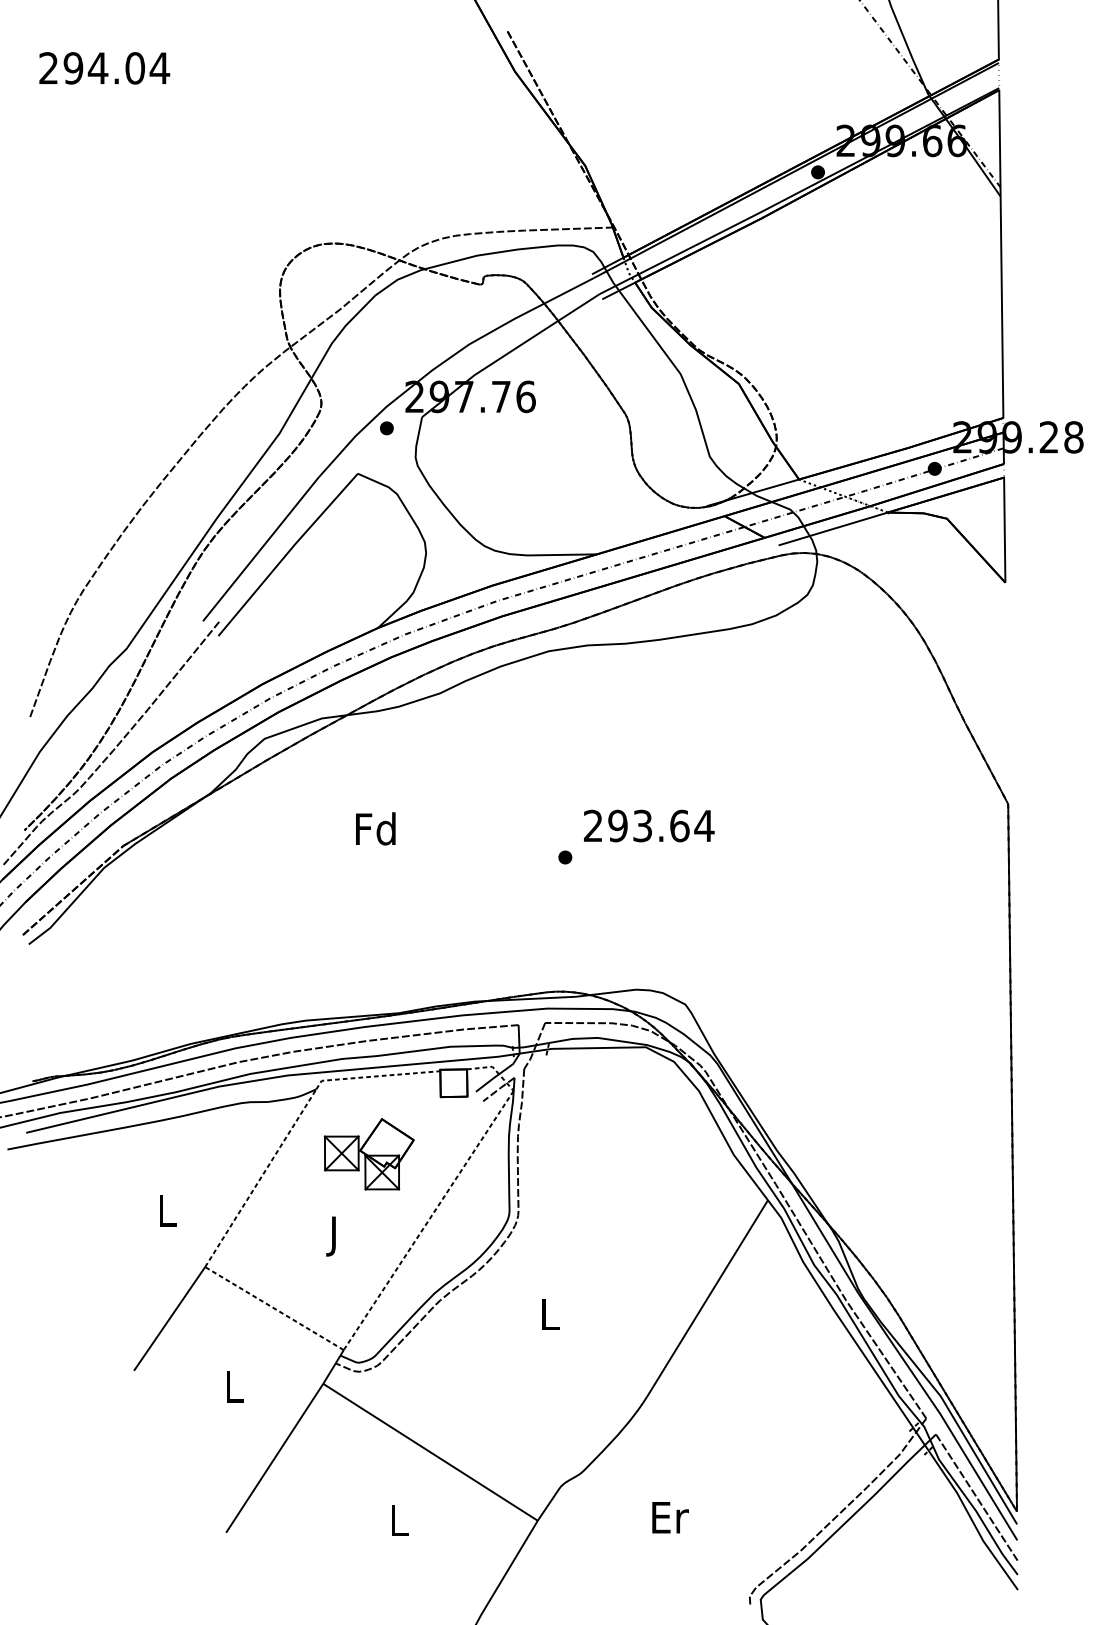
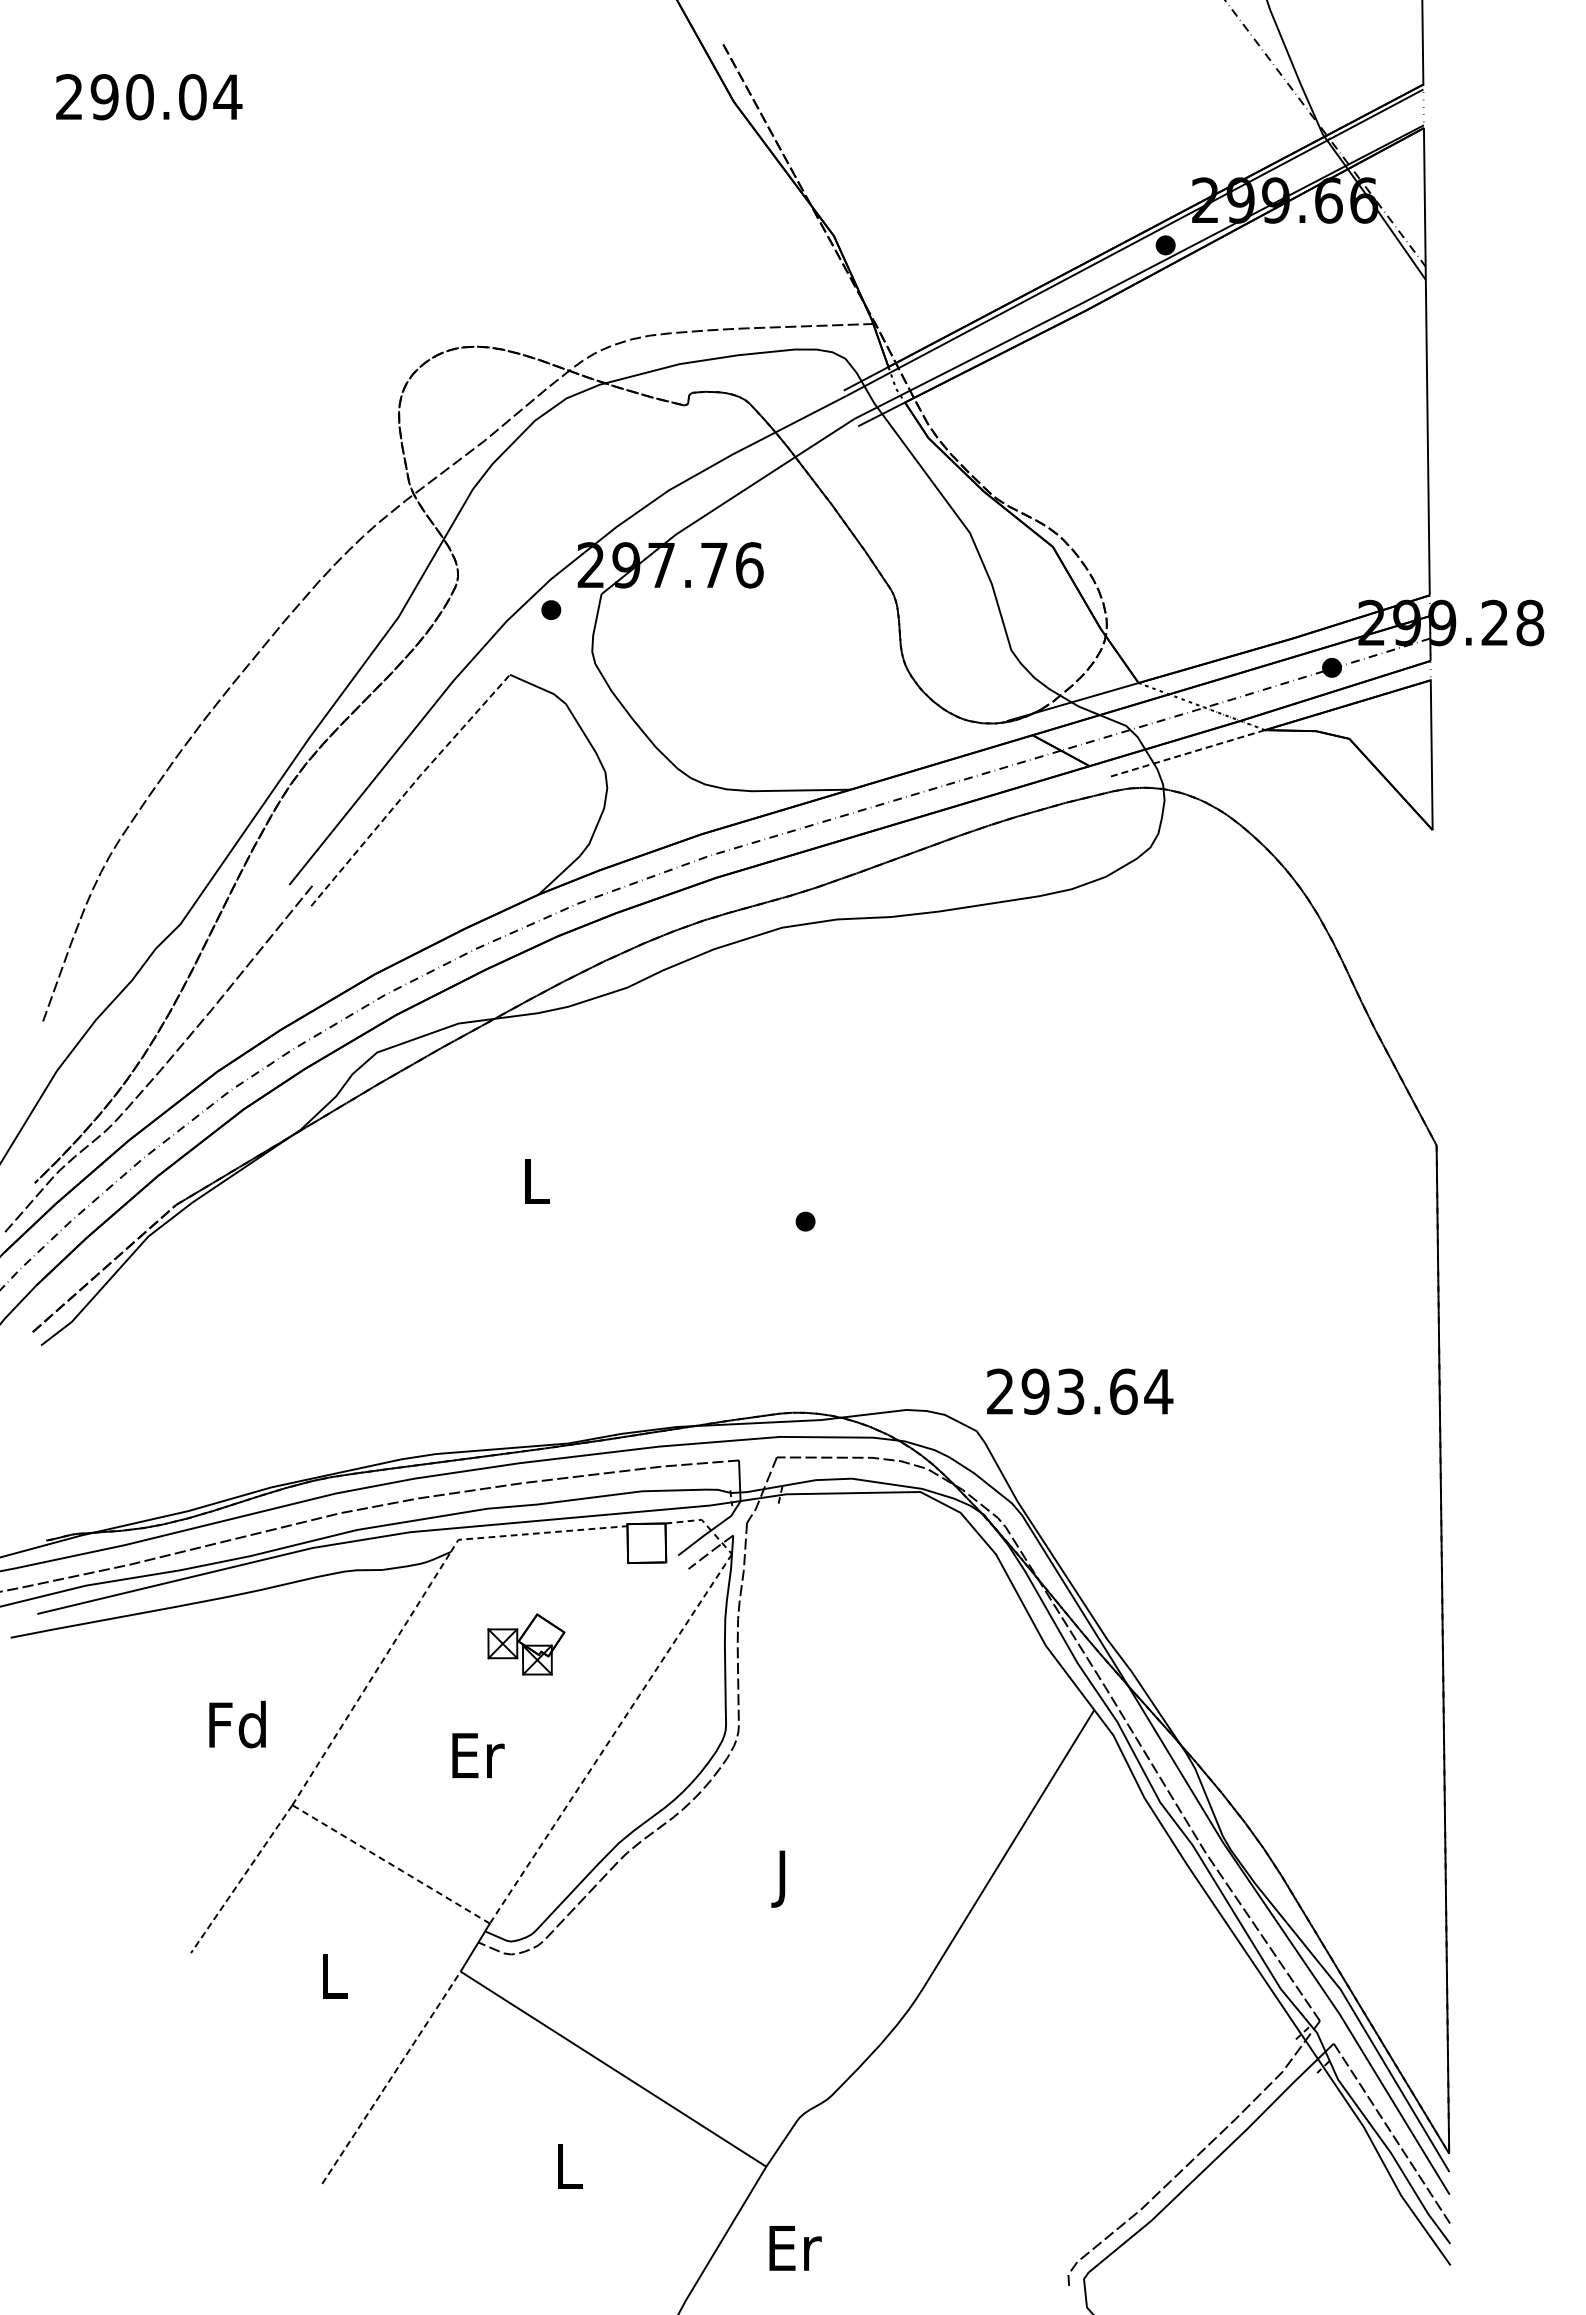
text: (97, 68) -> (139, 97), 294.04 -> 290.04
line: (832, 528) -> (1186, 753), solid -> dashed
line: (287, 553) -> (409, 788), solid -> dashed
text: (649, 825) -> (1080, 1391), moved
text: (375, 828) -> (535, 1180), Fd -> L
part: (369, 1154) -> (526, 1644), size x0.6
text: (166, 1210) -> (237, 1724), L -> Fd
text: (335, 1236) -> (478, 1761), J -> Er
text: (550, 1318) -> (784, 1878), L -> J
line: (169, 1319) -> (241, 1879), solid -> dashed
line: (274, 1458) -> (391, 2077), solid -> dashed
text: (670, 1517) -> (795, 2248), moved

